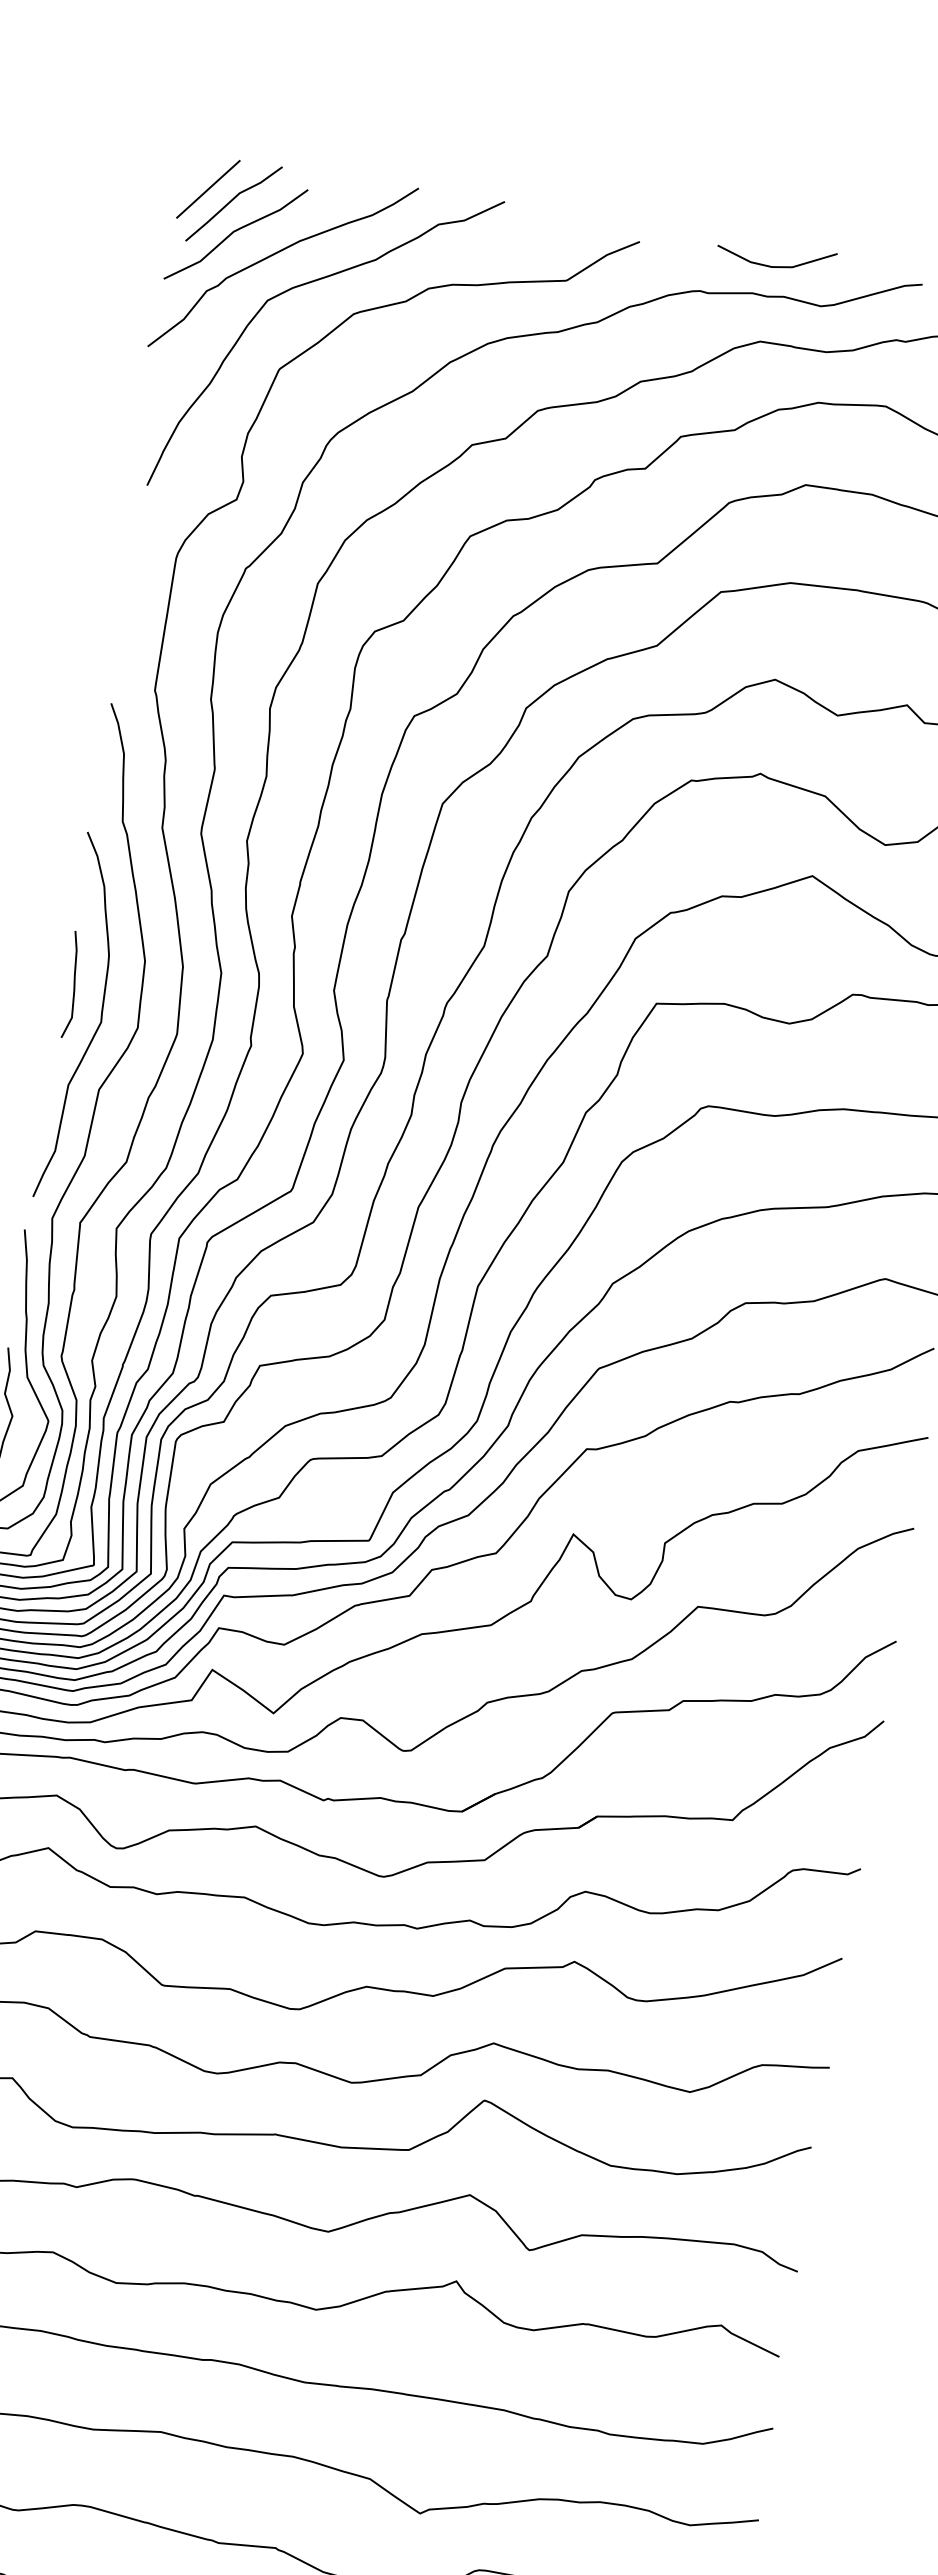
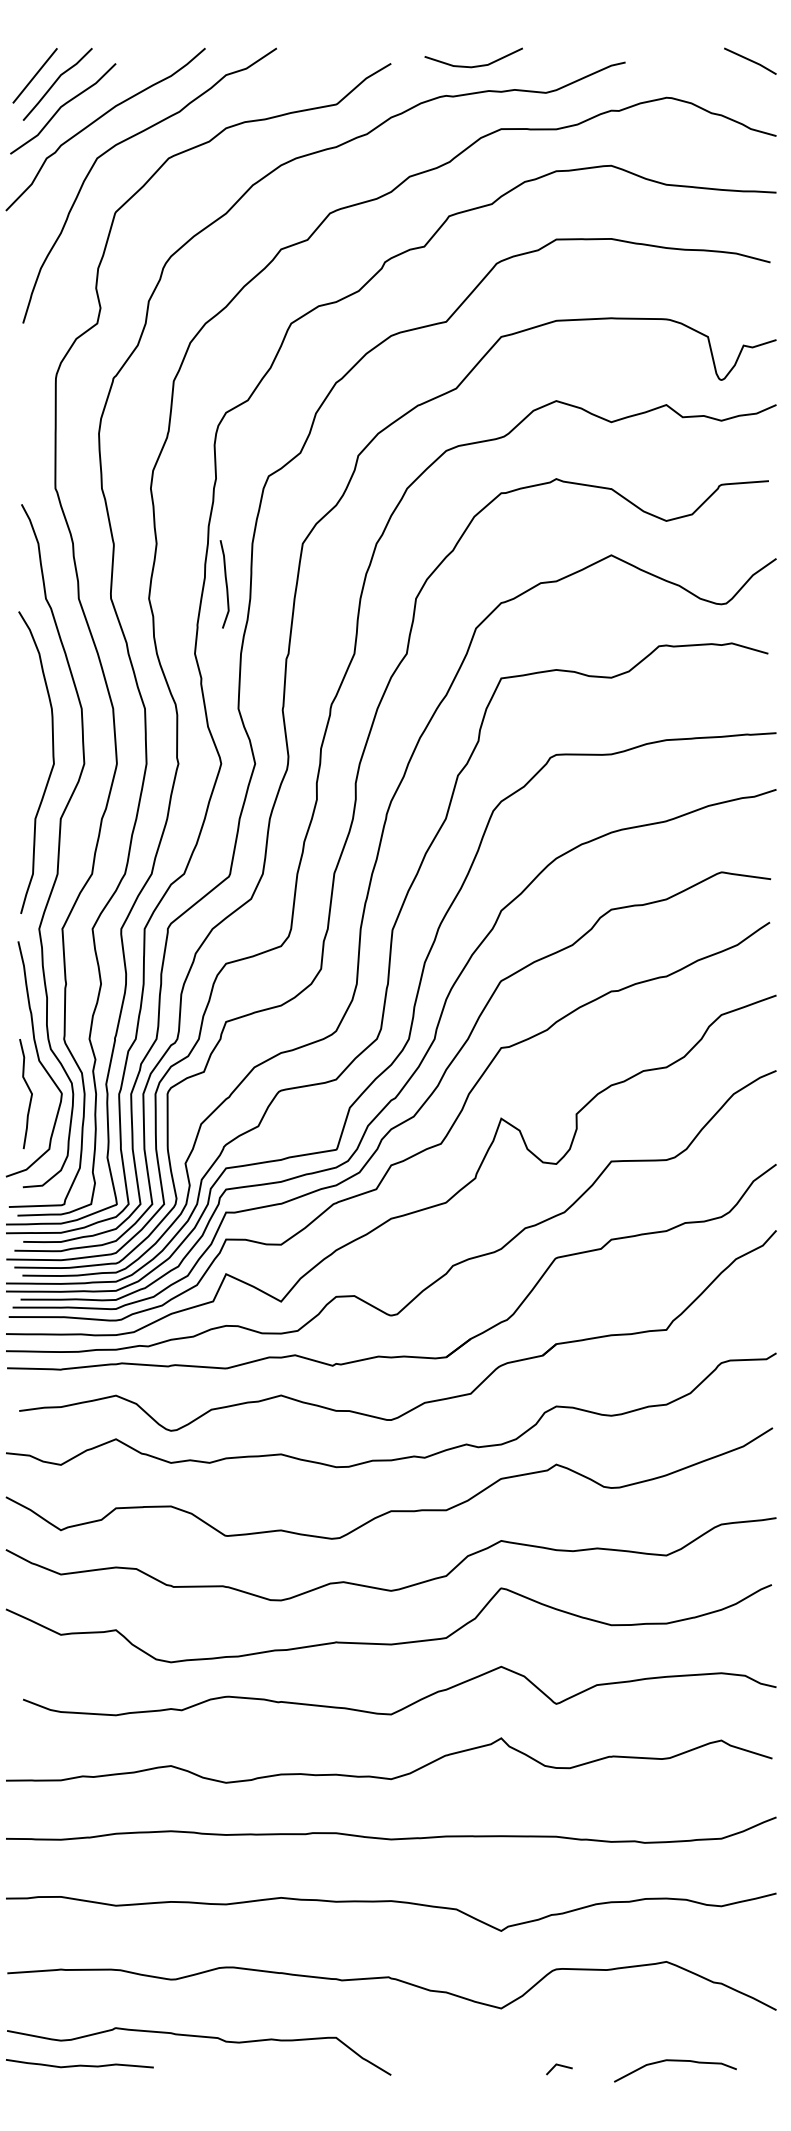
line: (777, 265) -> (475, 65), moved
curve: (73, 985) -> (225, 584), moved

